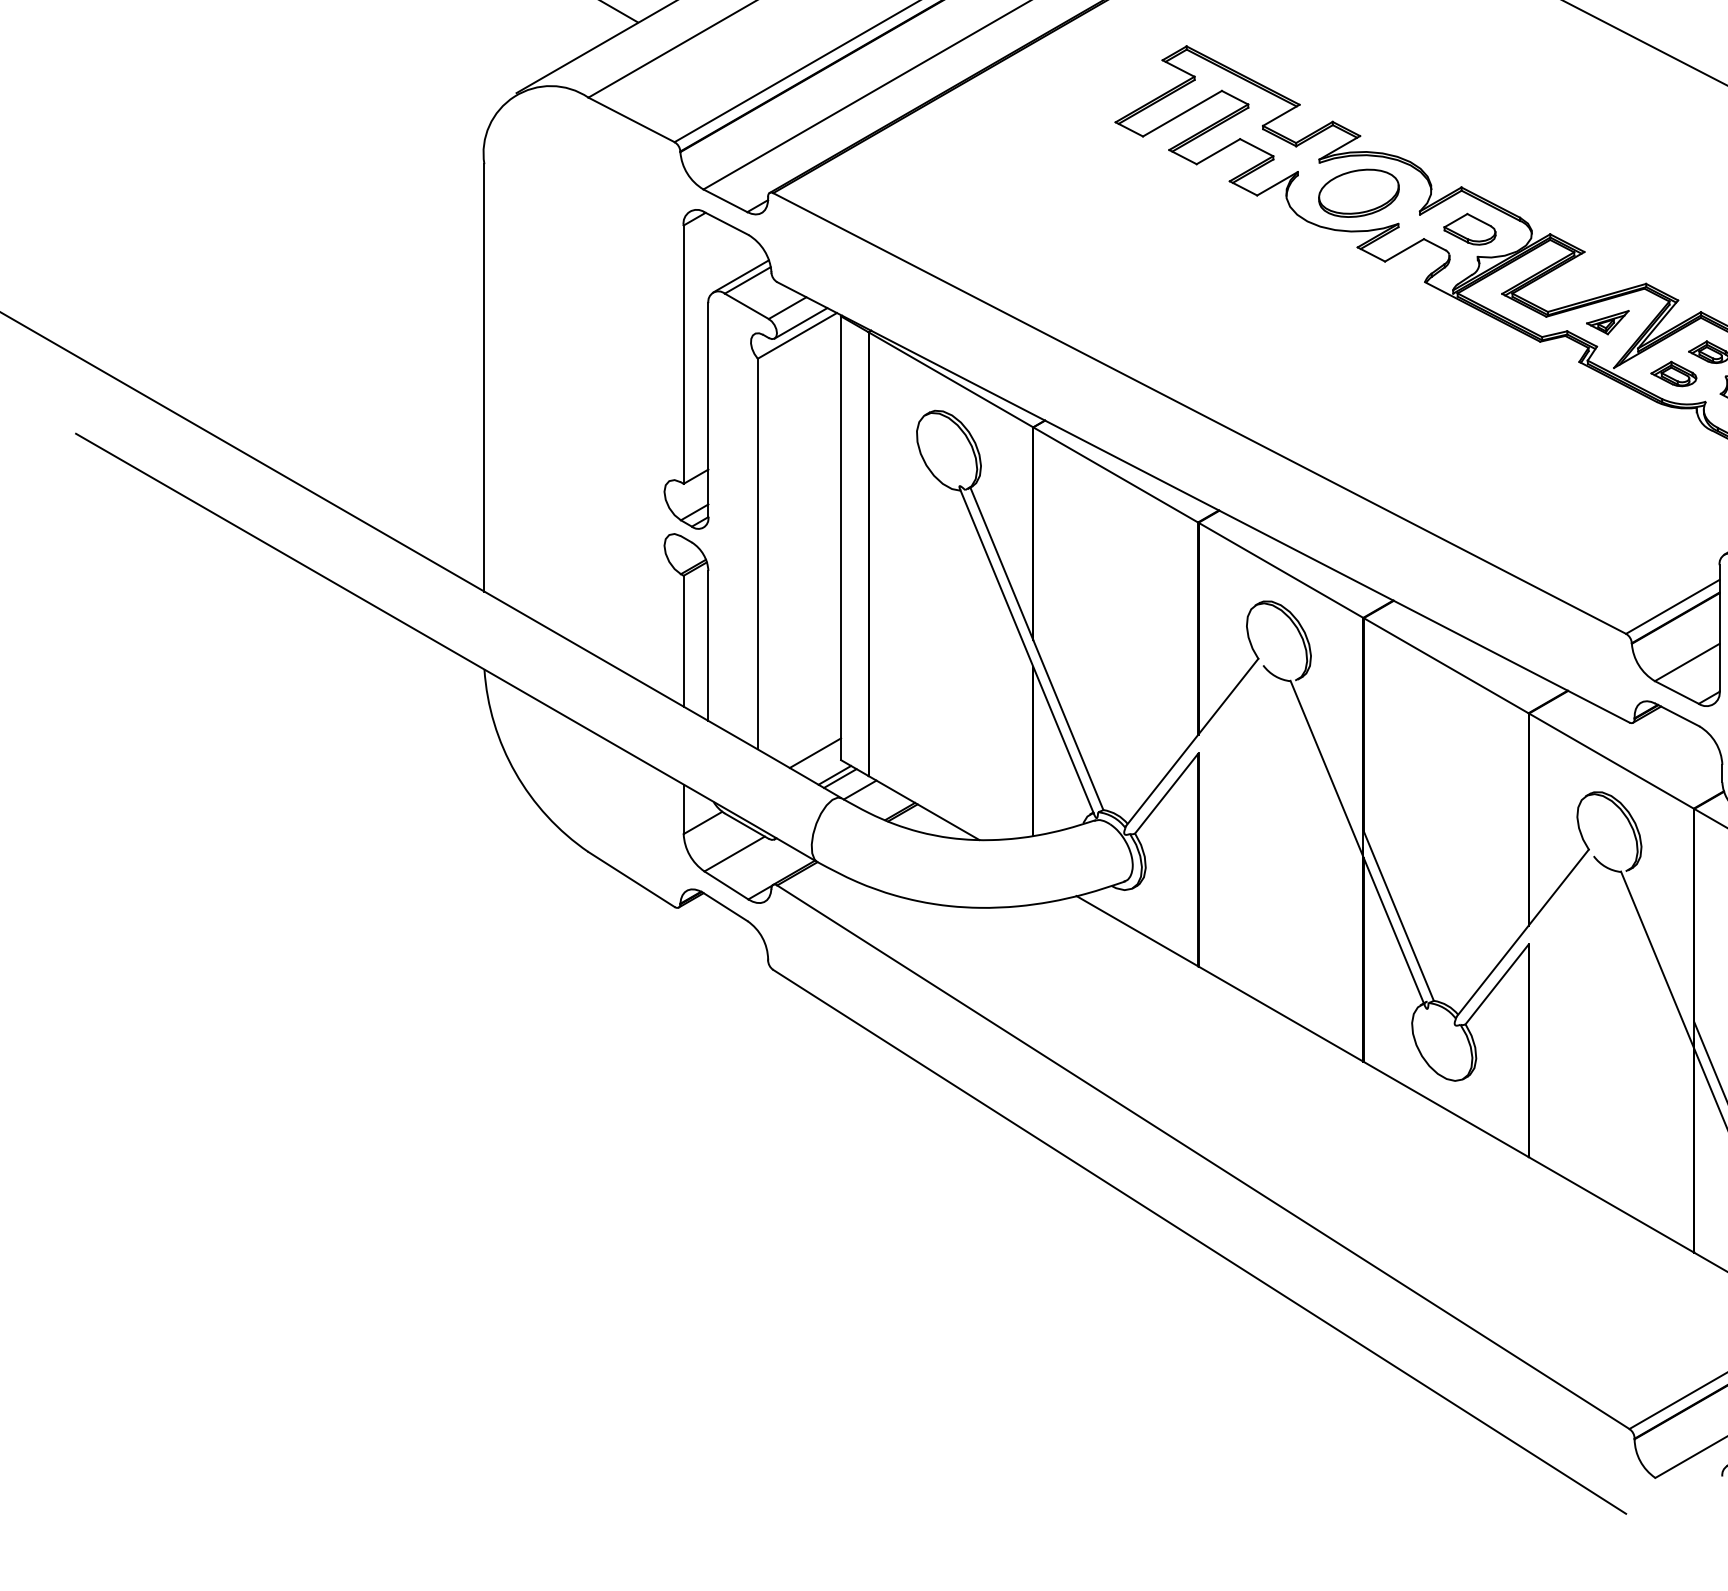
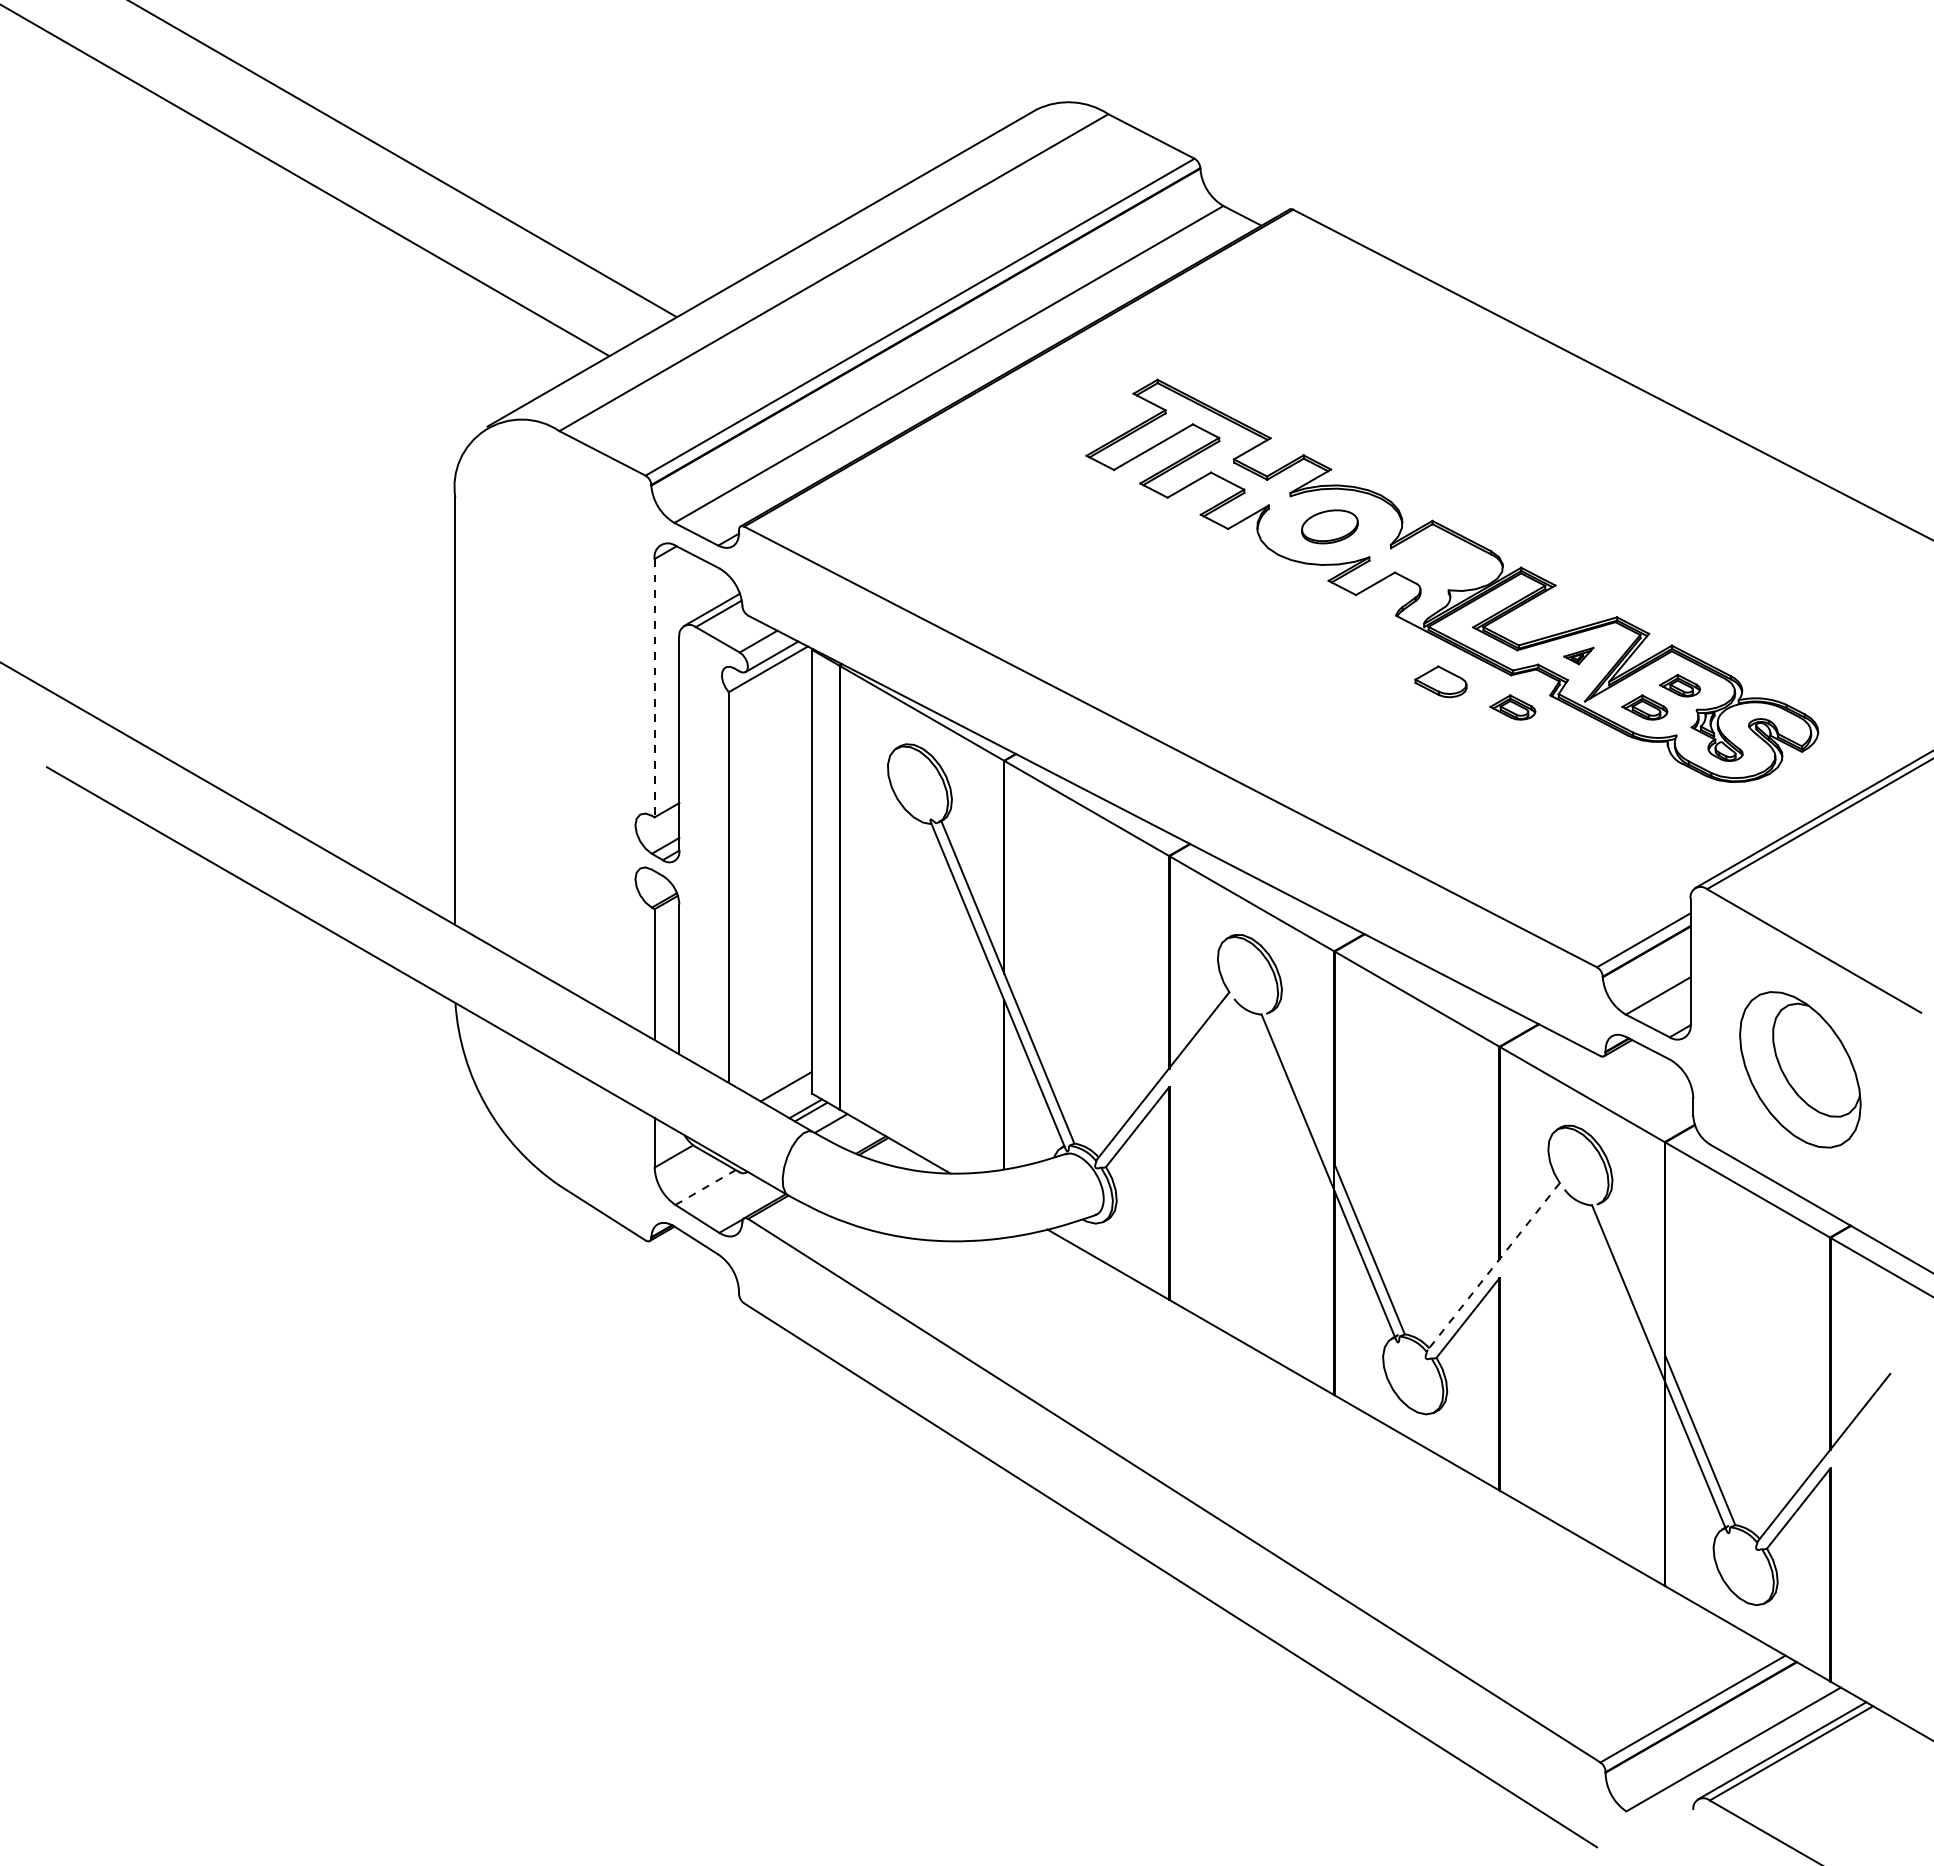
part: (1358, 193) -> (1329, 526), size x0.7
part: (1469, 229) -> (1440, 681), moved
part: (1607, 322) -> (1578, 655), size x0.7
line: (683, 355) -> (654, 688), solid -> dashed
part: (1541, 374) -> (1512, 707), added
line: (734, 854) -> (705, 1187), solid -> dashed
line: (1522, 933) -> (1493, 1266), solid -> dashed

